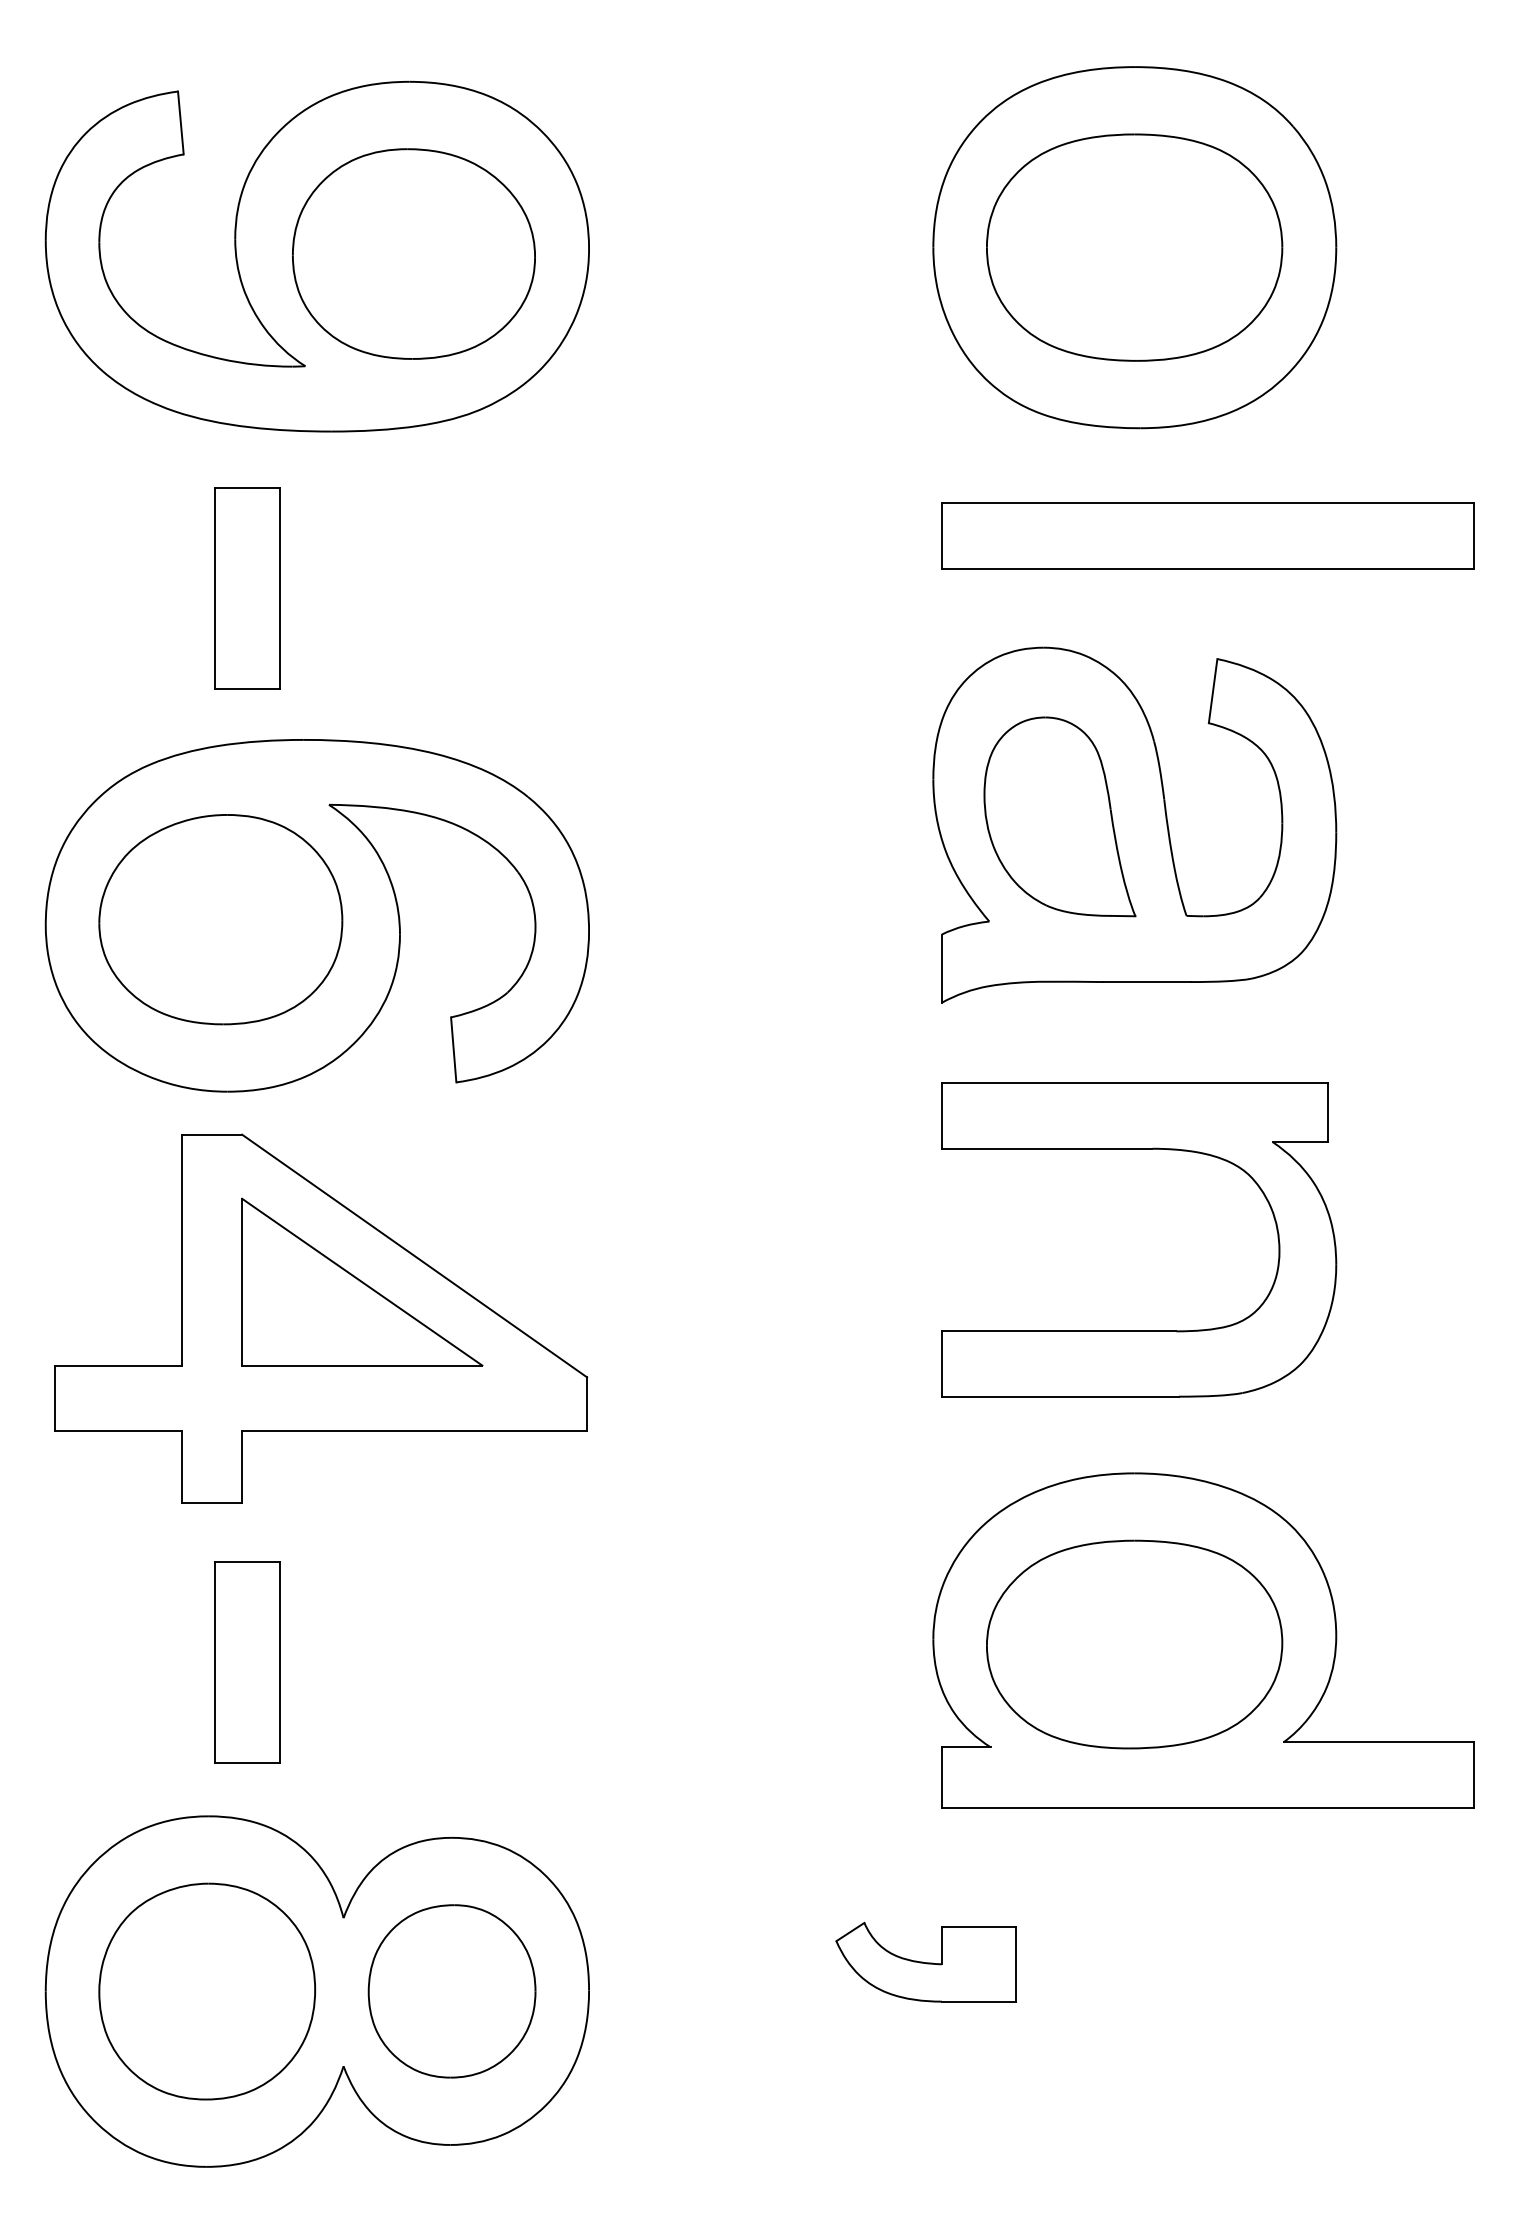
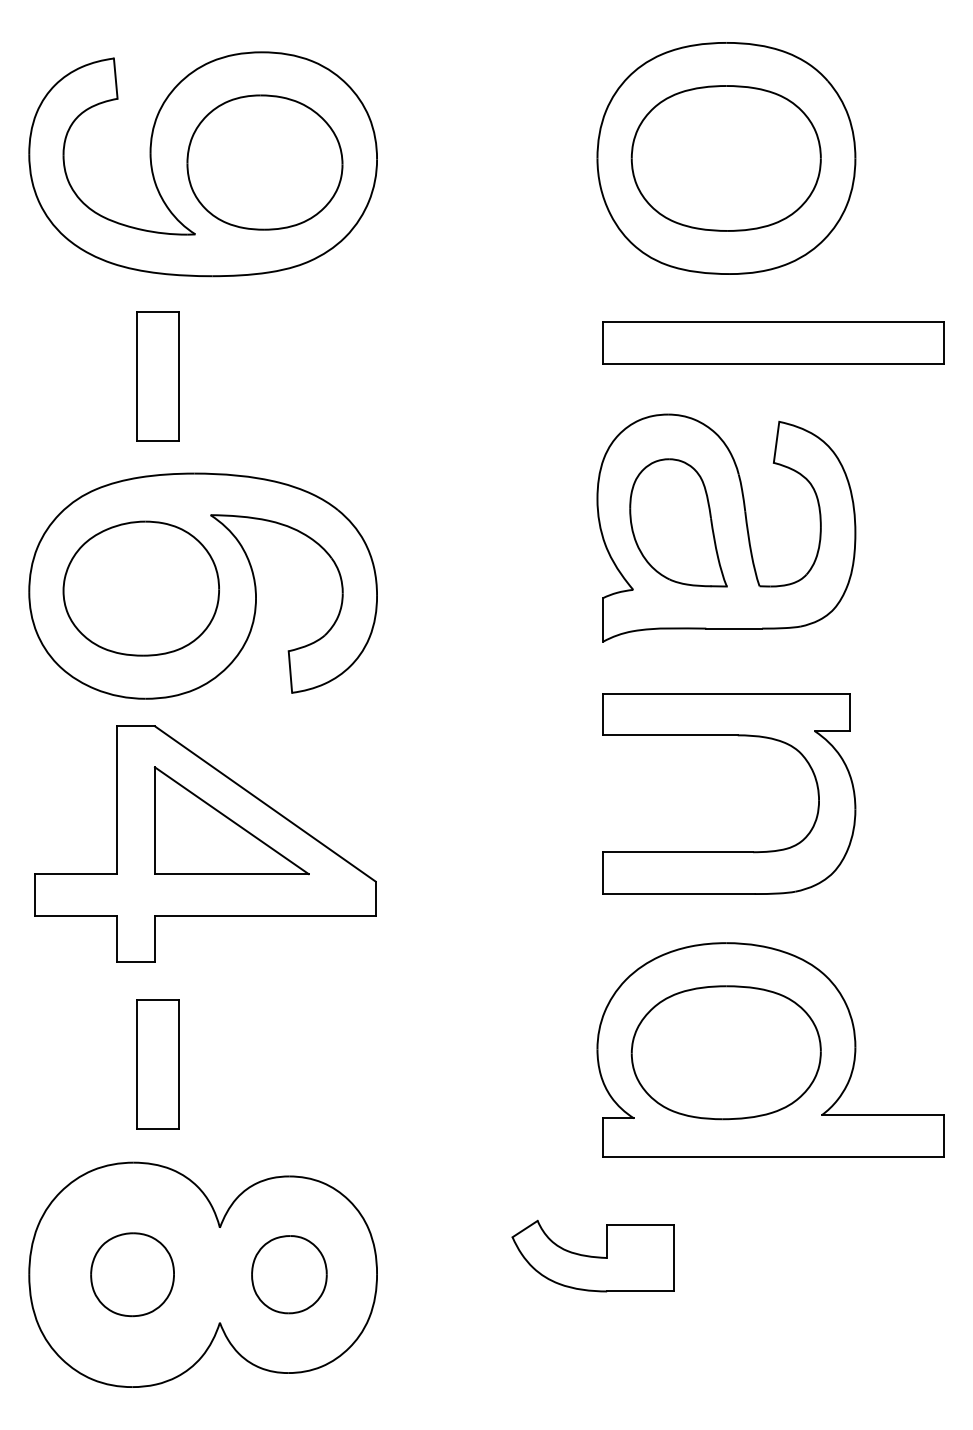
part: (925, 1961) -> (592, 1255), size x1.4
part: (207, 1990) -> (132, 1274), size x0.6
part: (452, 1990) -> (289, 1274), size x0.7

